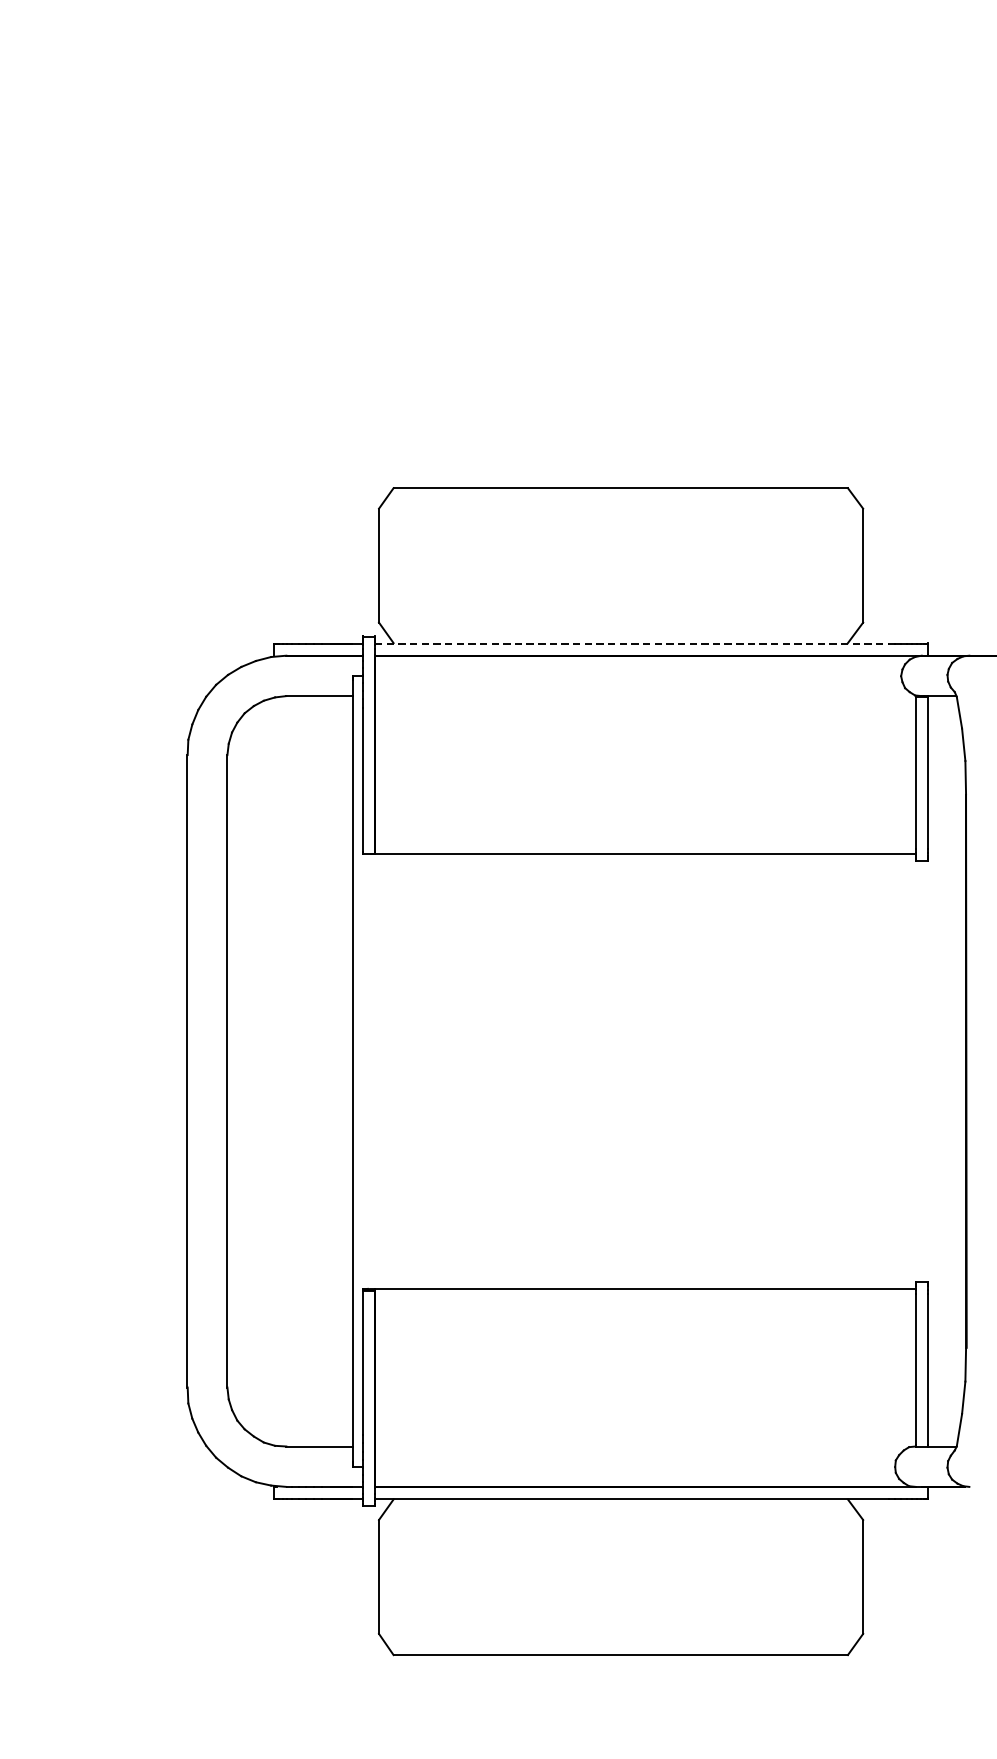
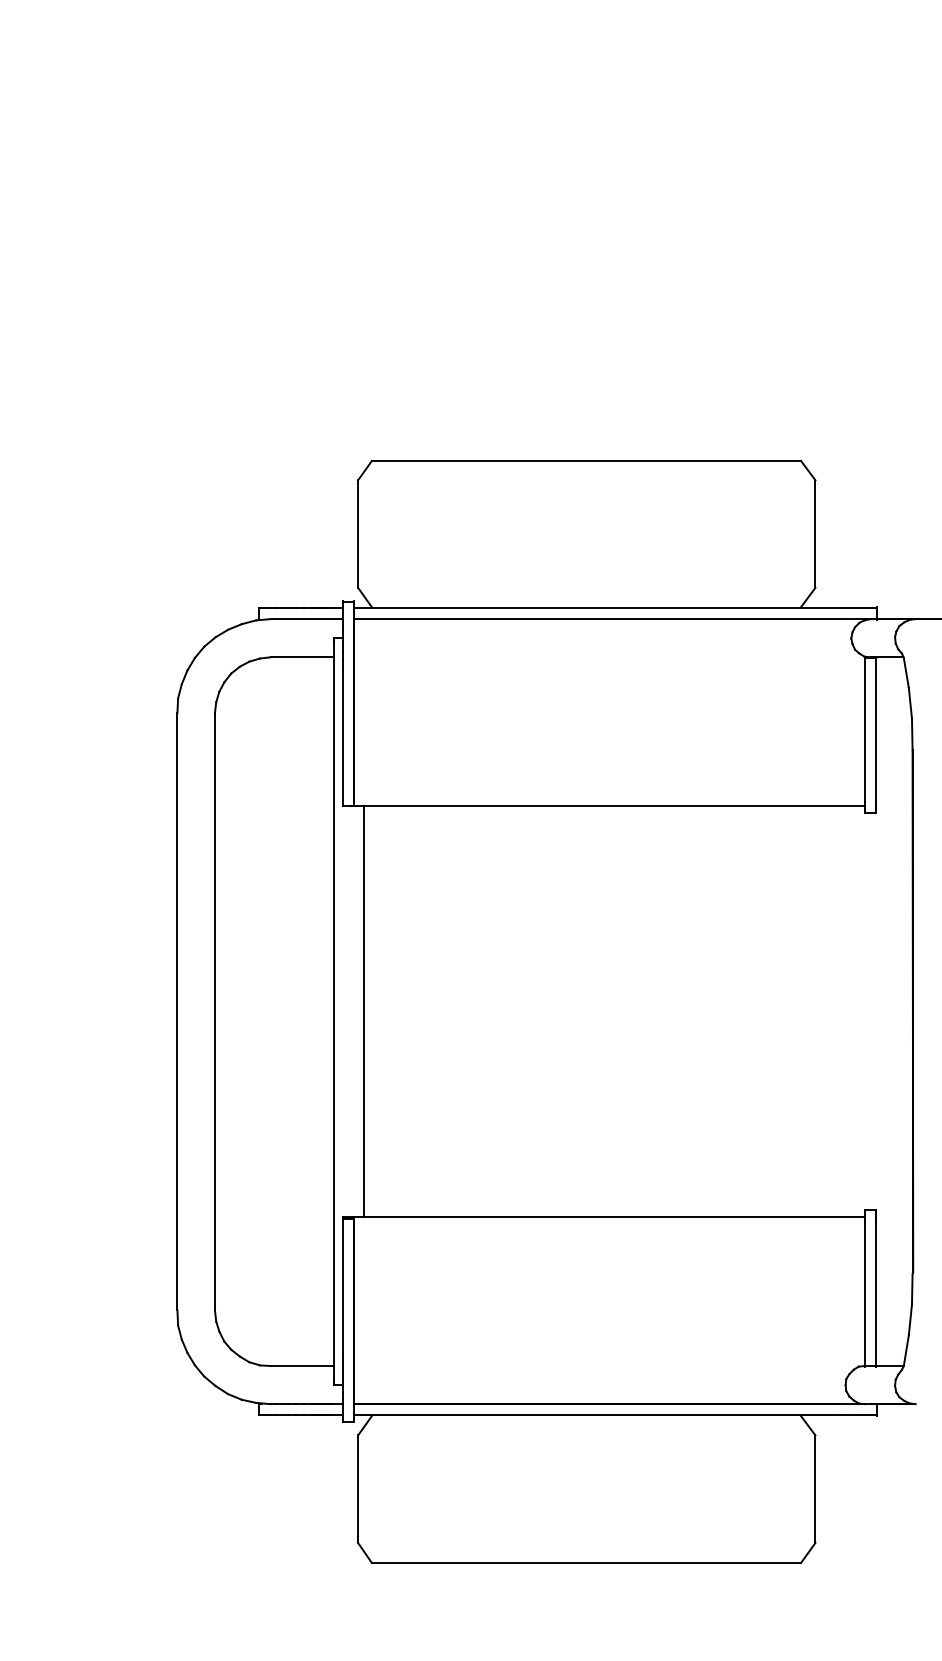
line: (632, 643) -> (597, 607), dashed -> solid
line: (384, 1071) -> (363, 1011), added

